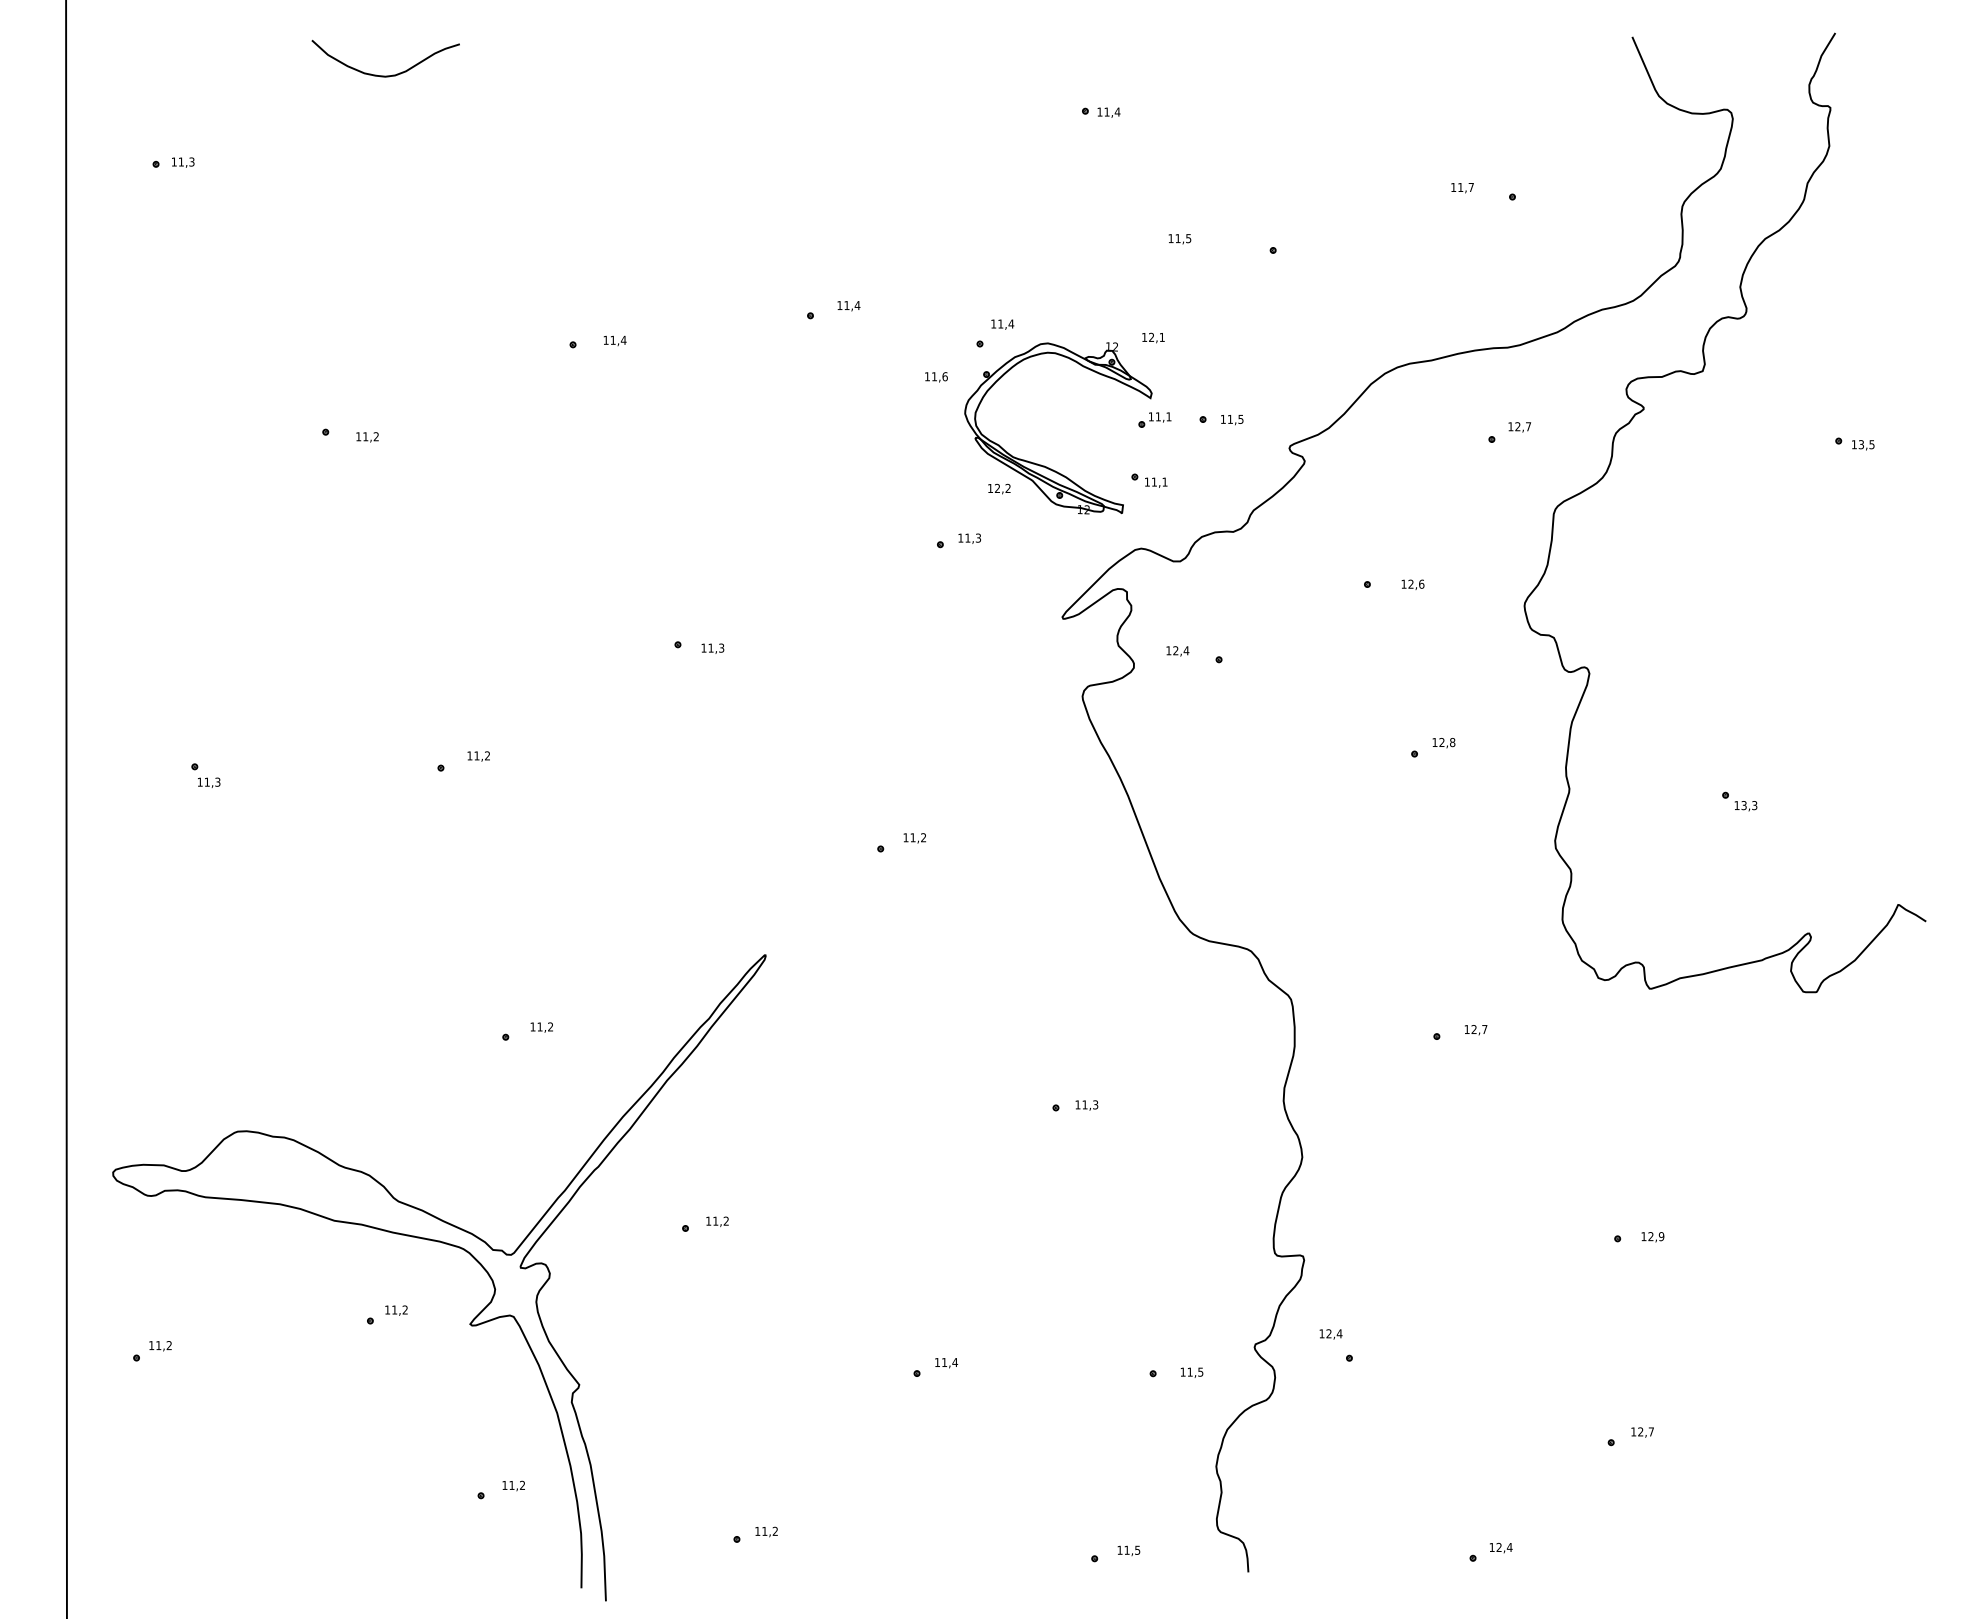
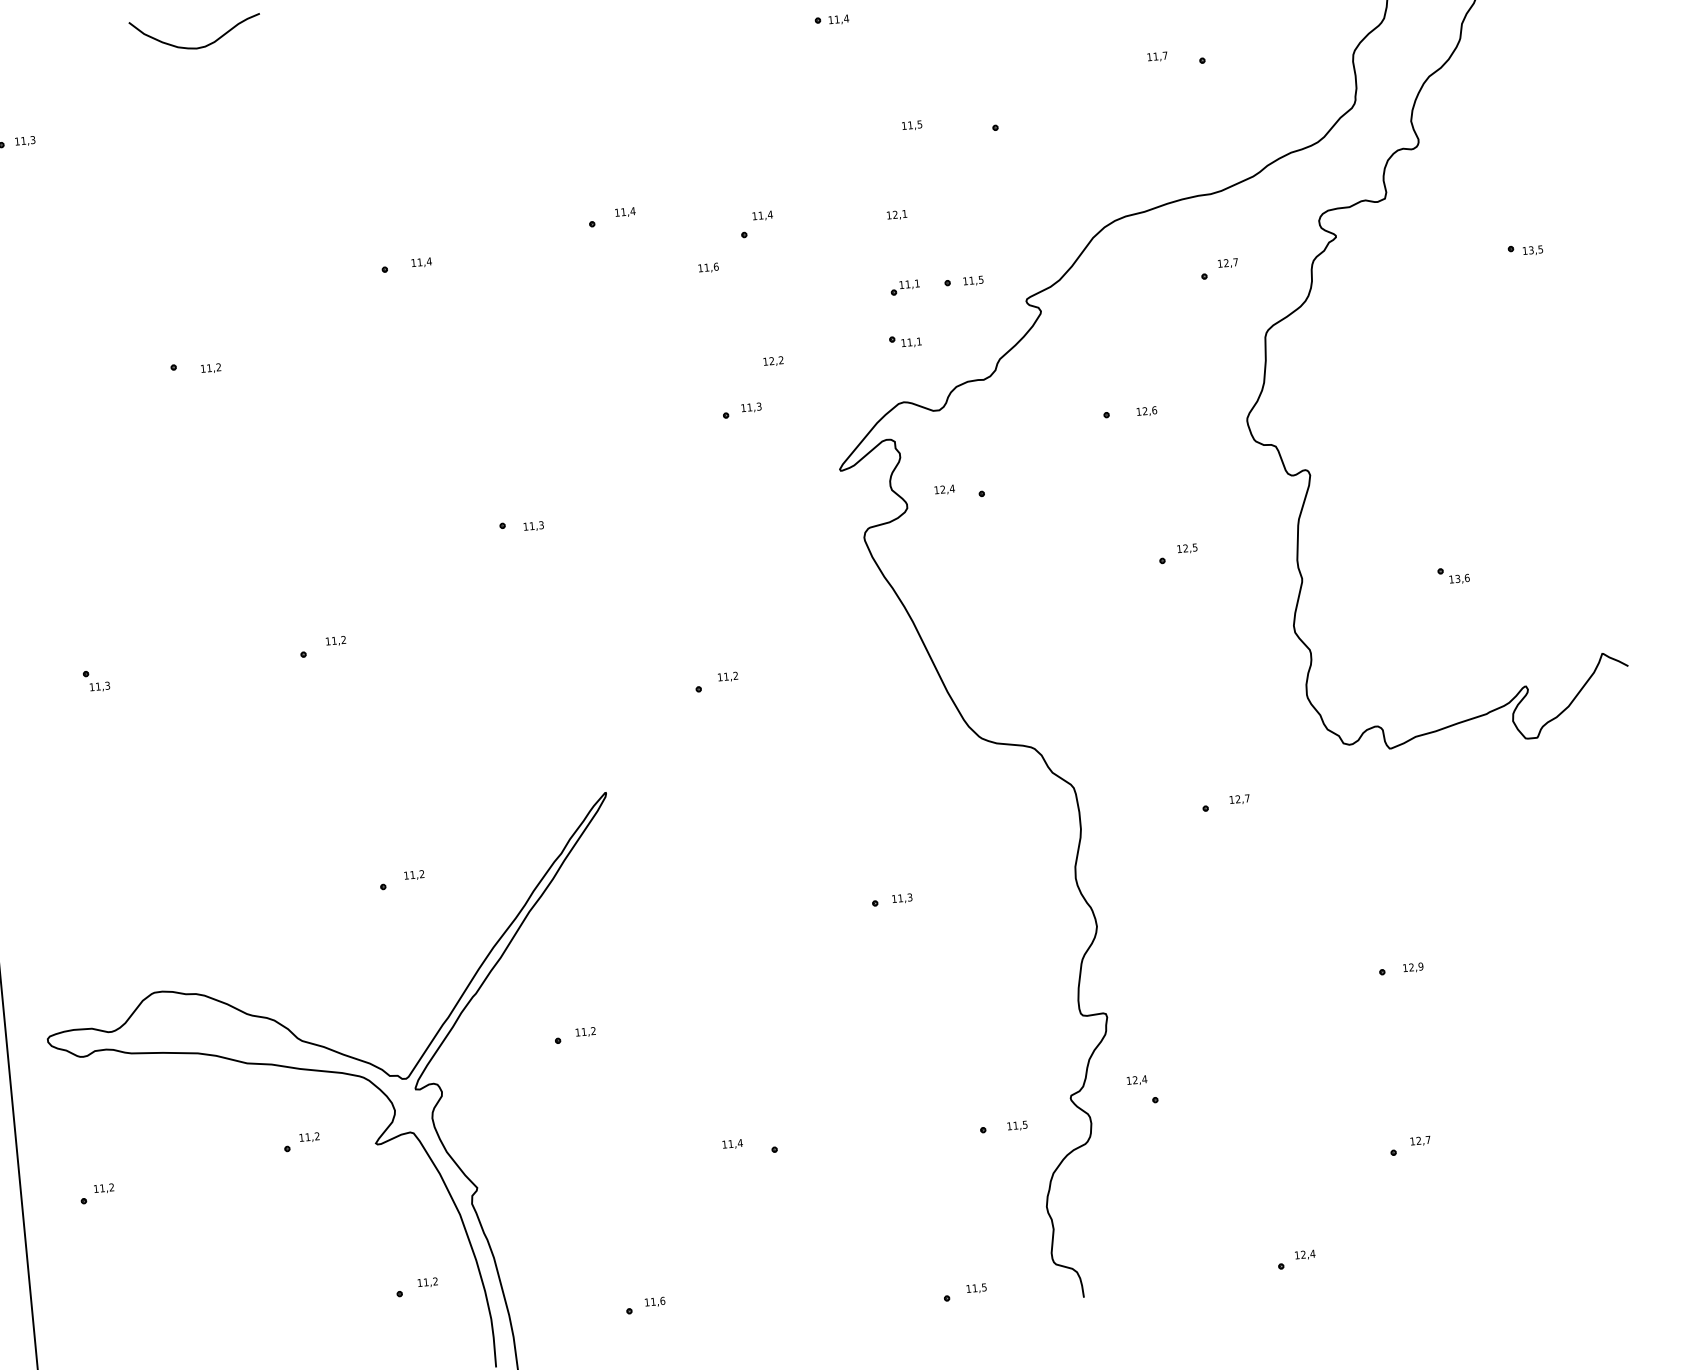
part: (1044, 465) -> (811, 336), removed
text: (1452, 742) -> (1194, 547), 12,8 -> 12,5
text: (1754, 805) -> (1467, 577), 13,3 -> 13,6
text: (946, 1363) -> (732, 1144), moved
text: (775, 1530) -> (662, 1300), 11,2 -> 11,6

